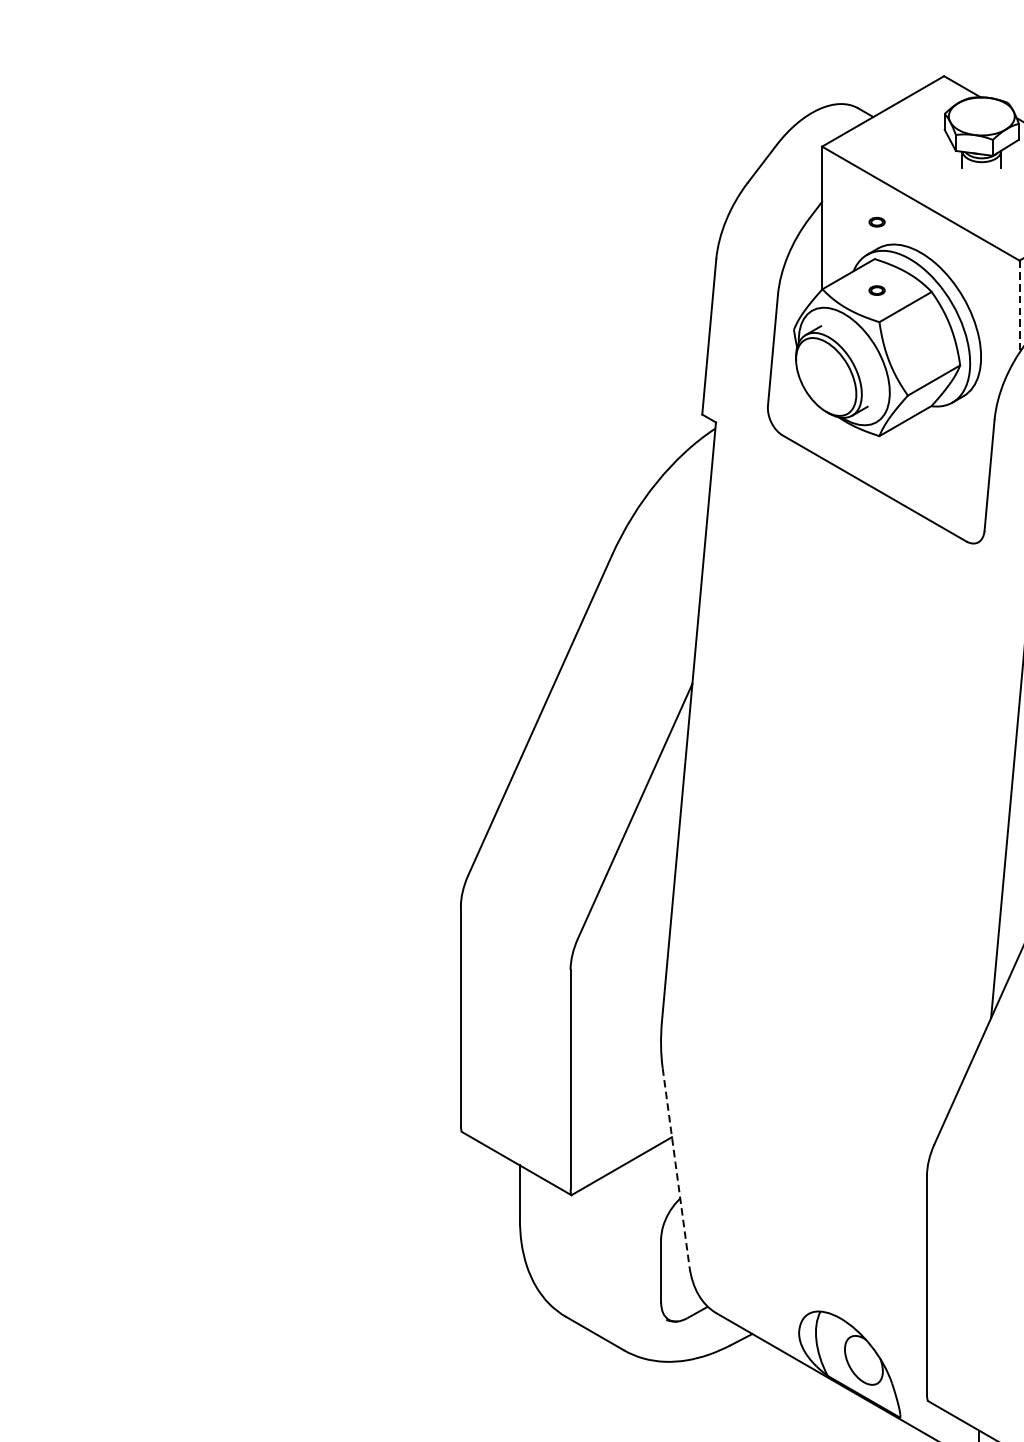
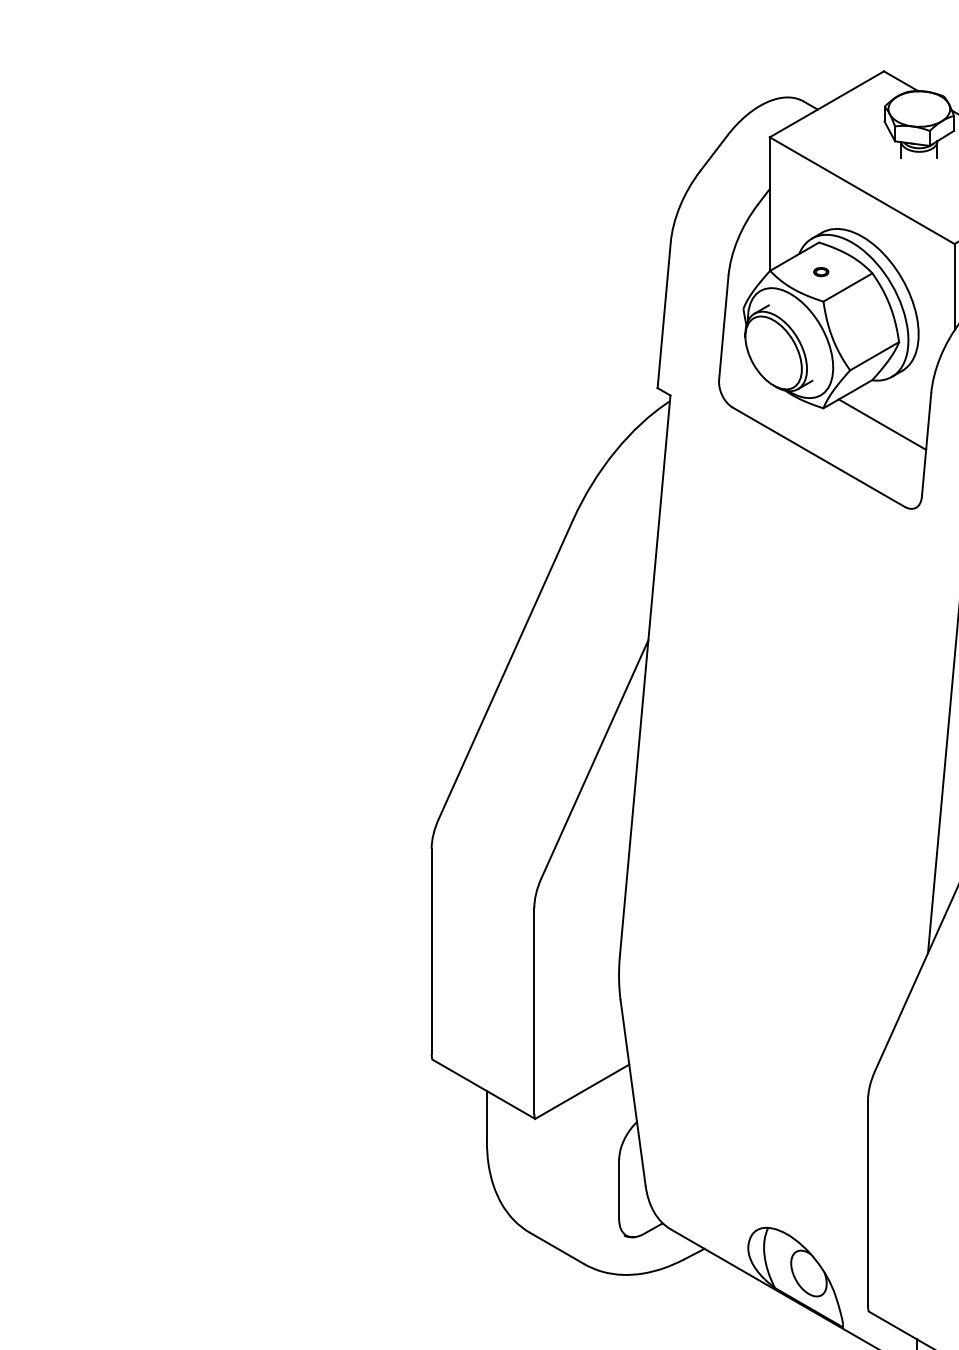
part: (877, 222) -> (821, 208), removed
line: (1019, 307) -> (954, 287), dashed -> solid
line: (942, 453) -> (882, 424), added
line: (676, 1166) -> (633, 1092), dashed -> solid

